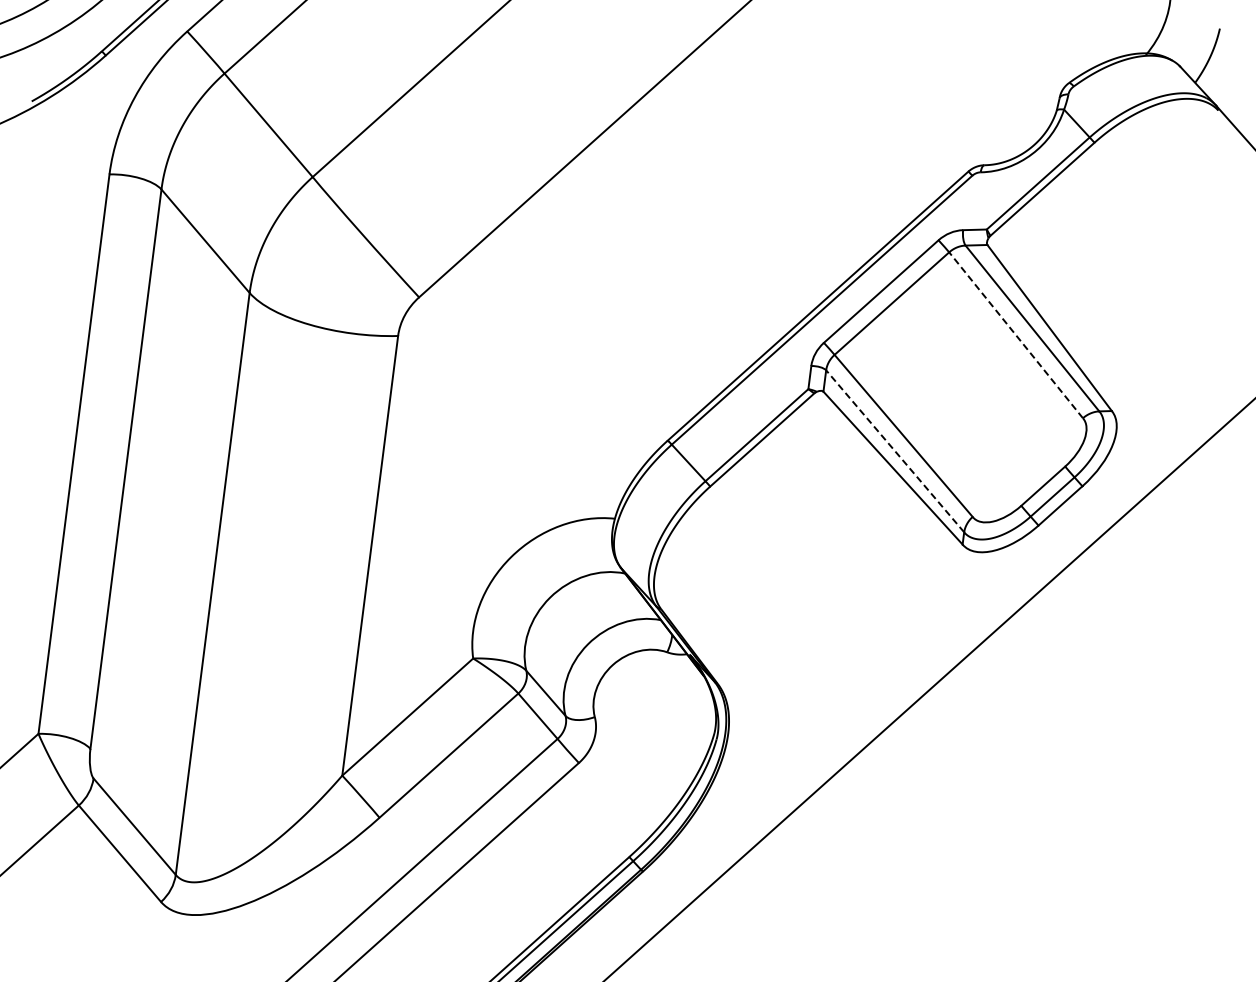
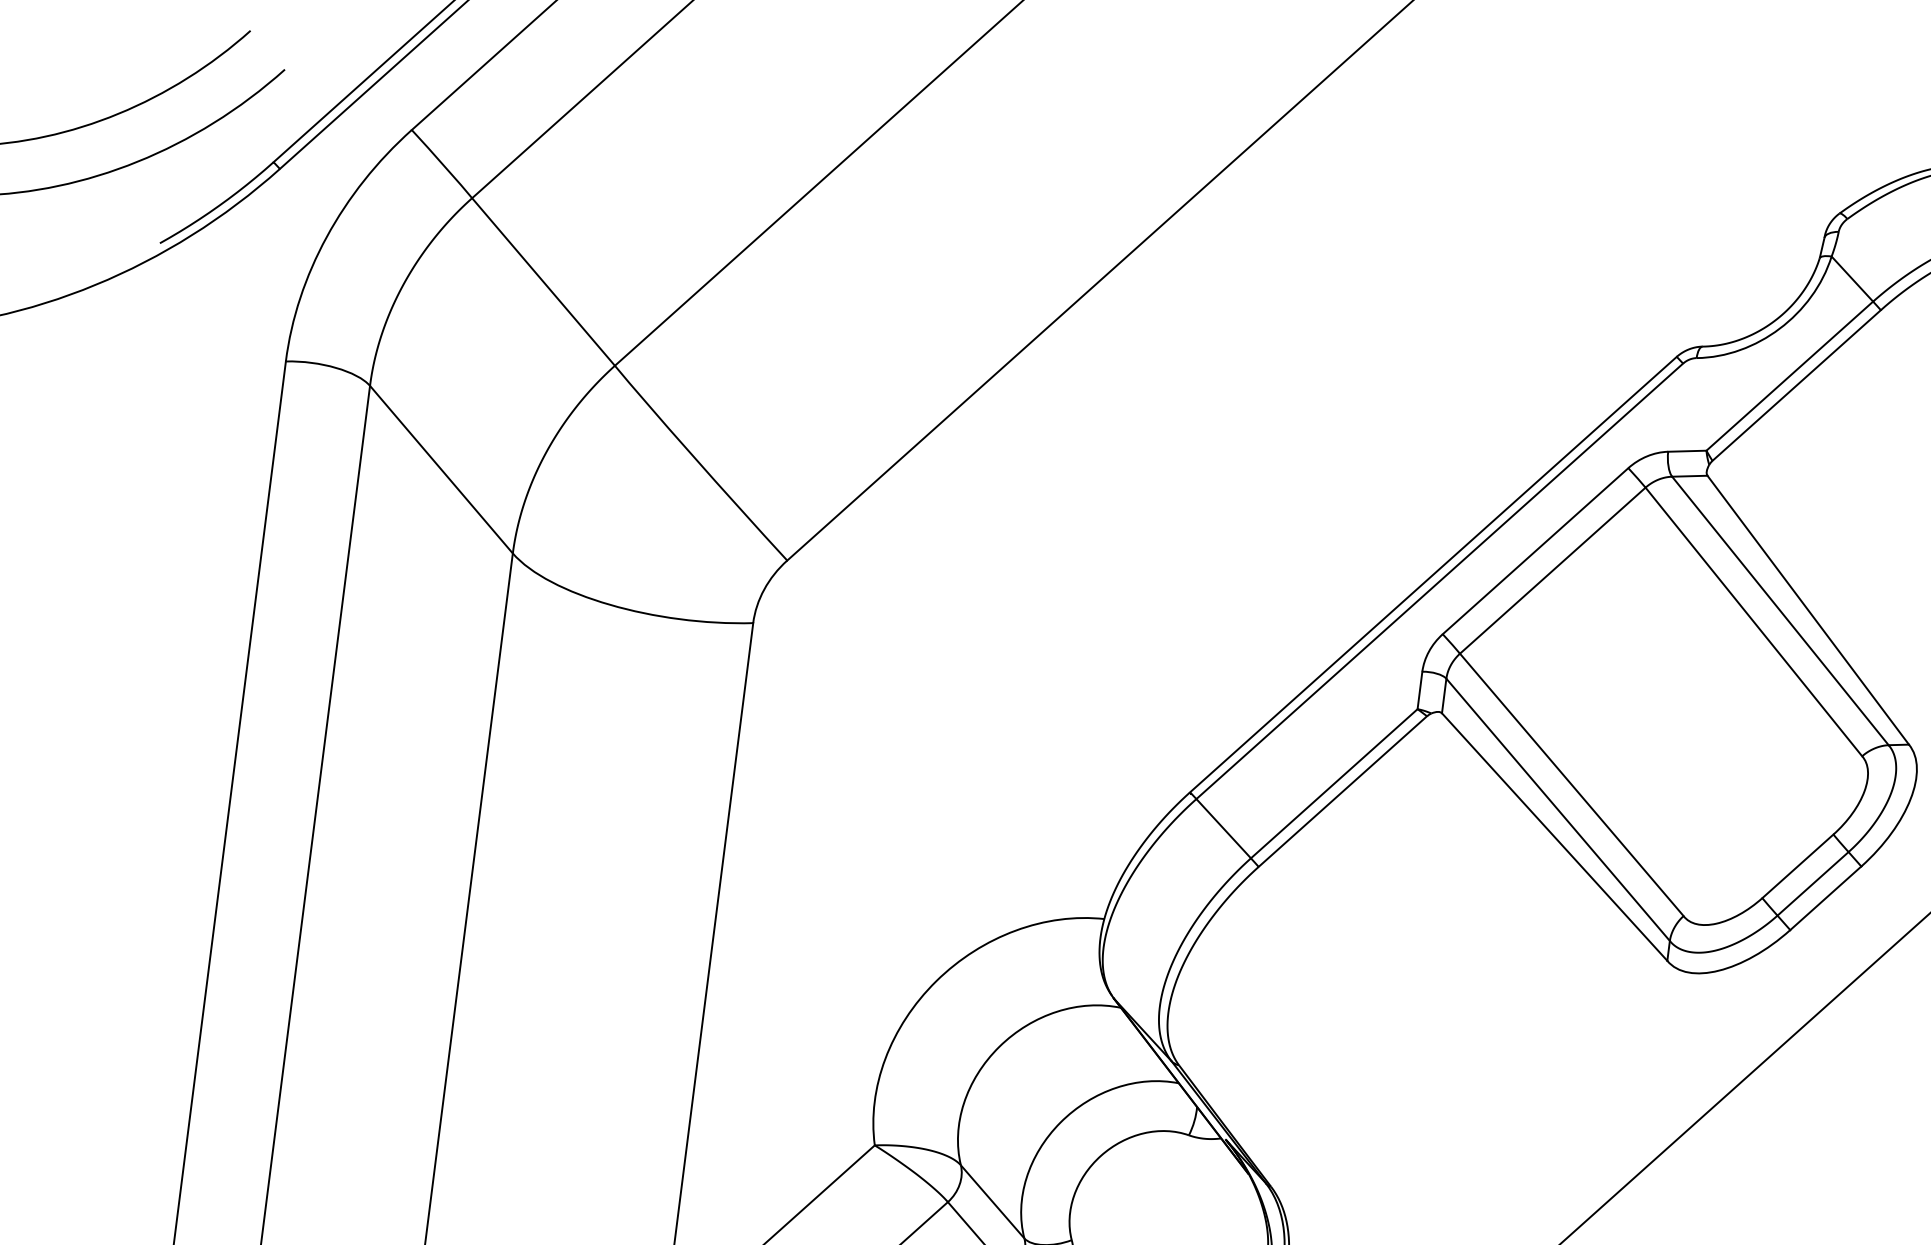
line: (1016, 335) -> (1754, 622), dashed -> solid
line: (894, 450) -> (1557, 808), dashed -> solid

